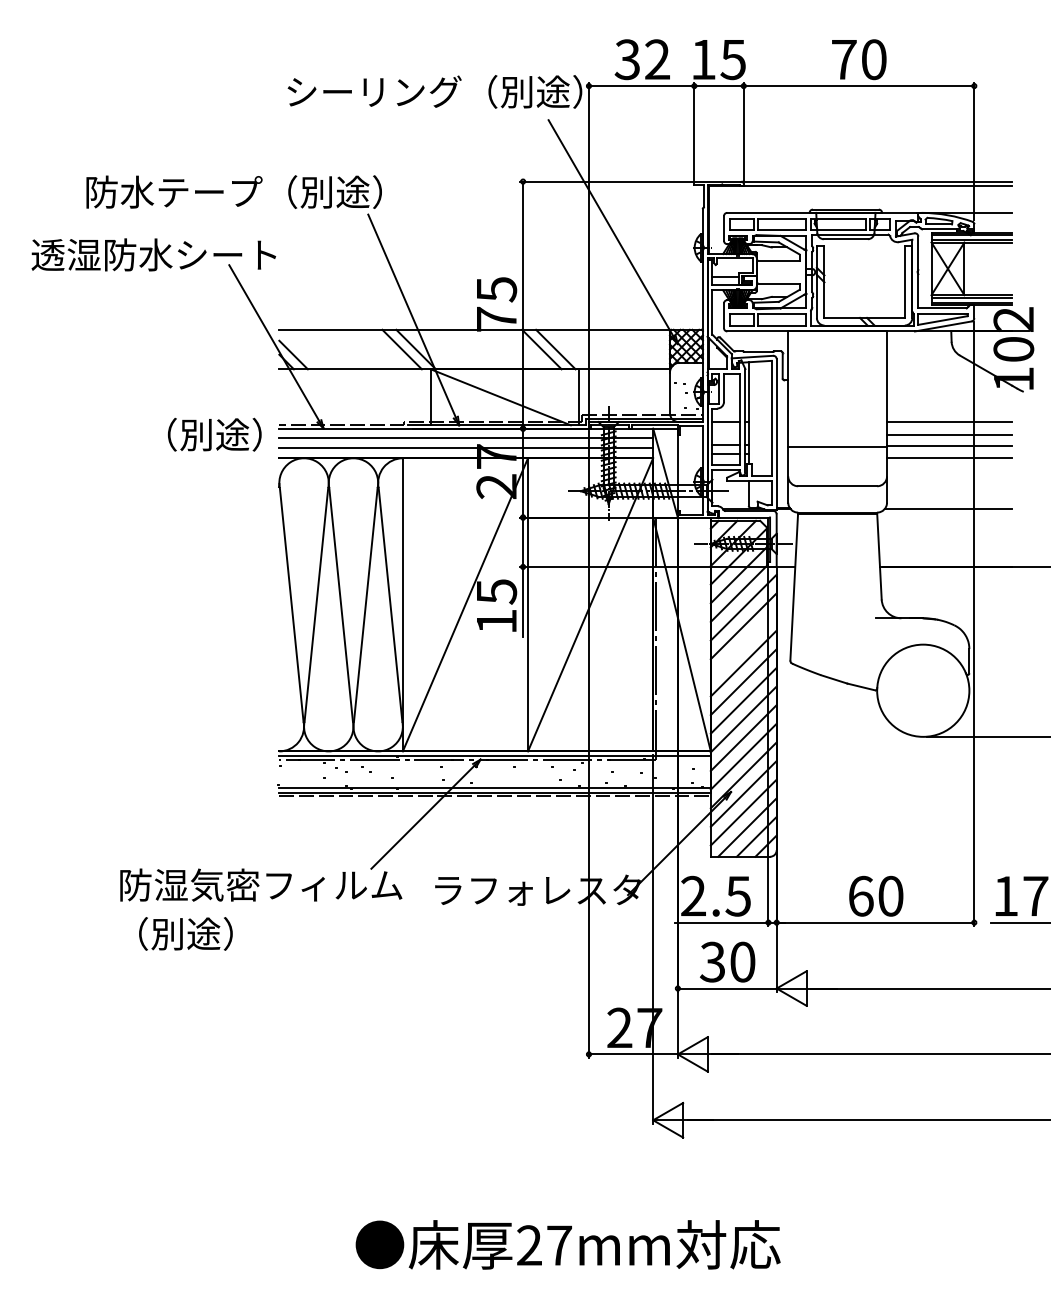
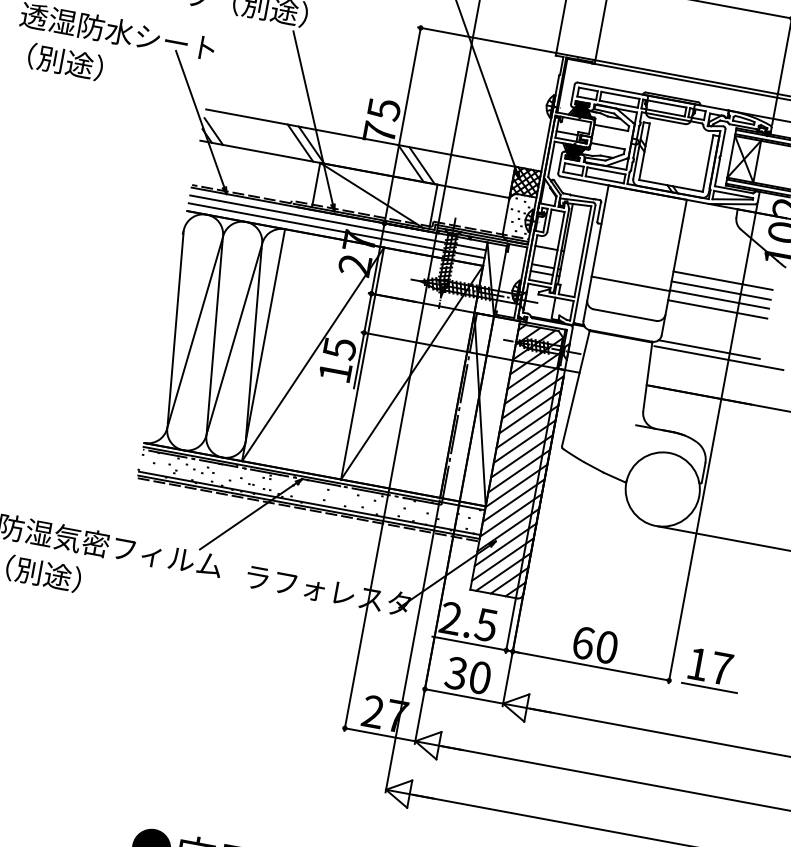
text: (214, 434) -> (65, 61), moved
line: (961, 517) -> (718, 358), added
line: (743, 644) -> (527, 426), added

